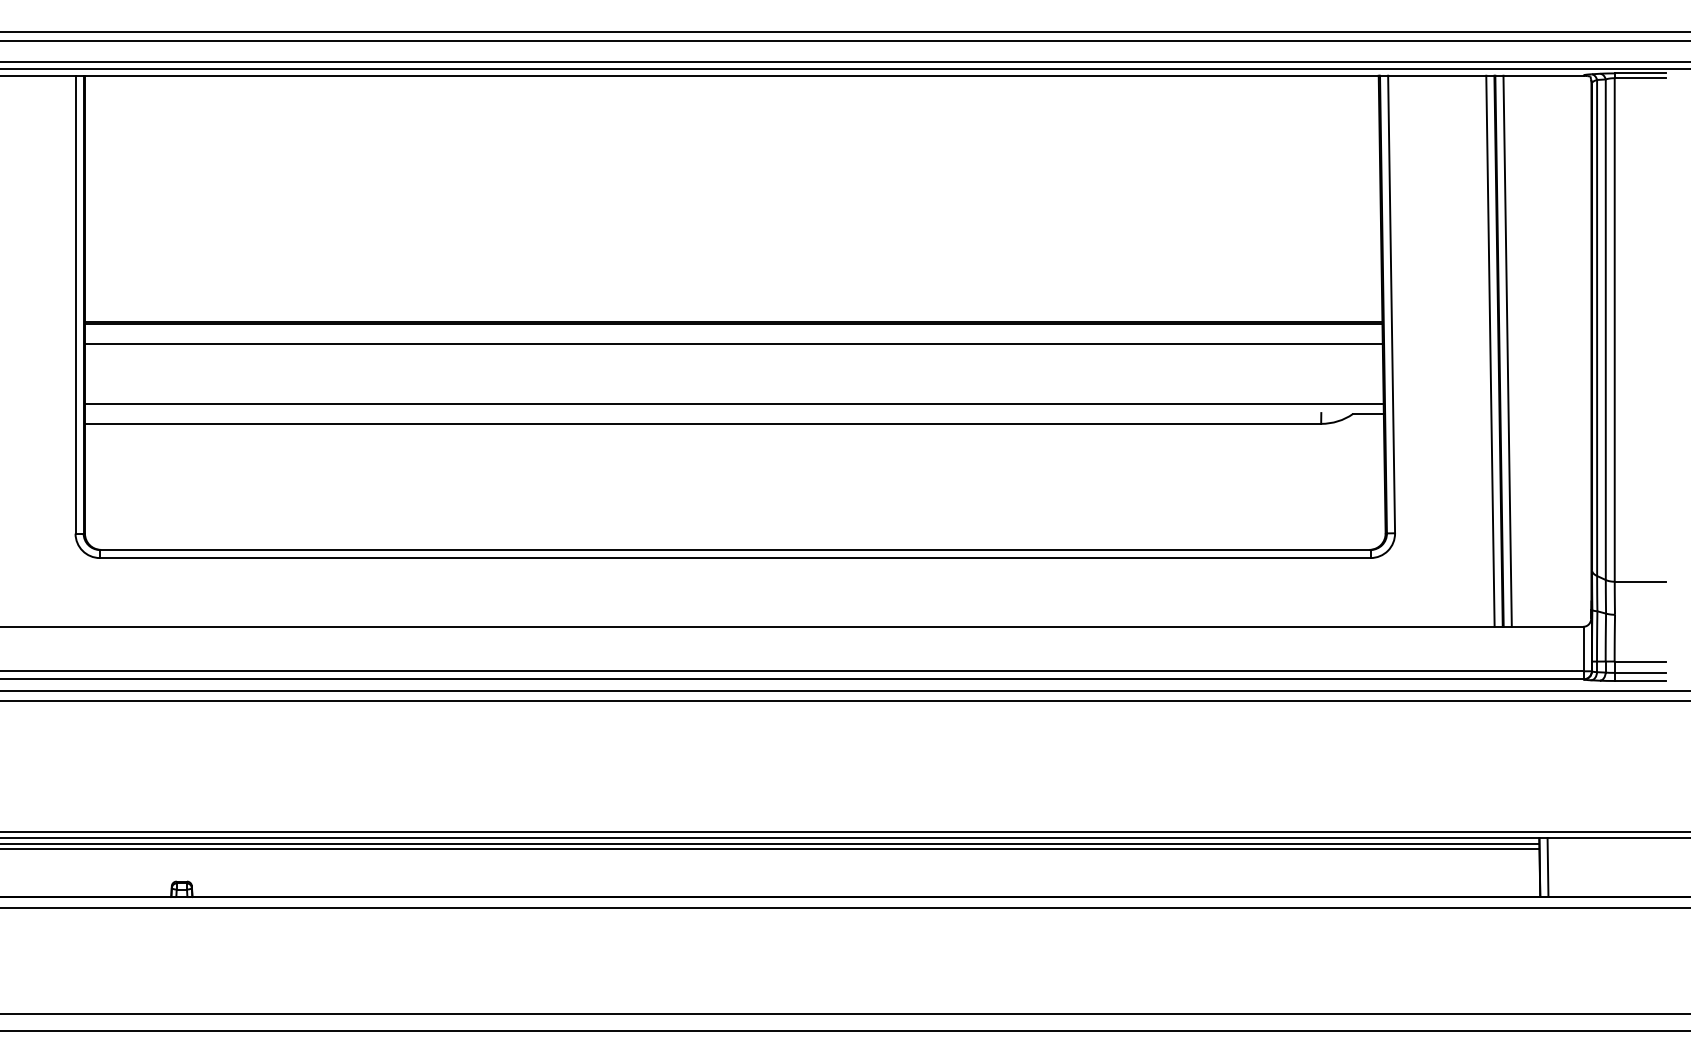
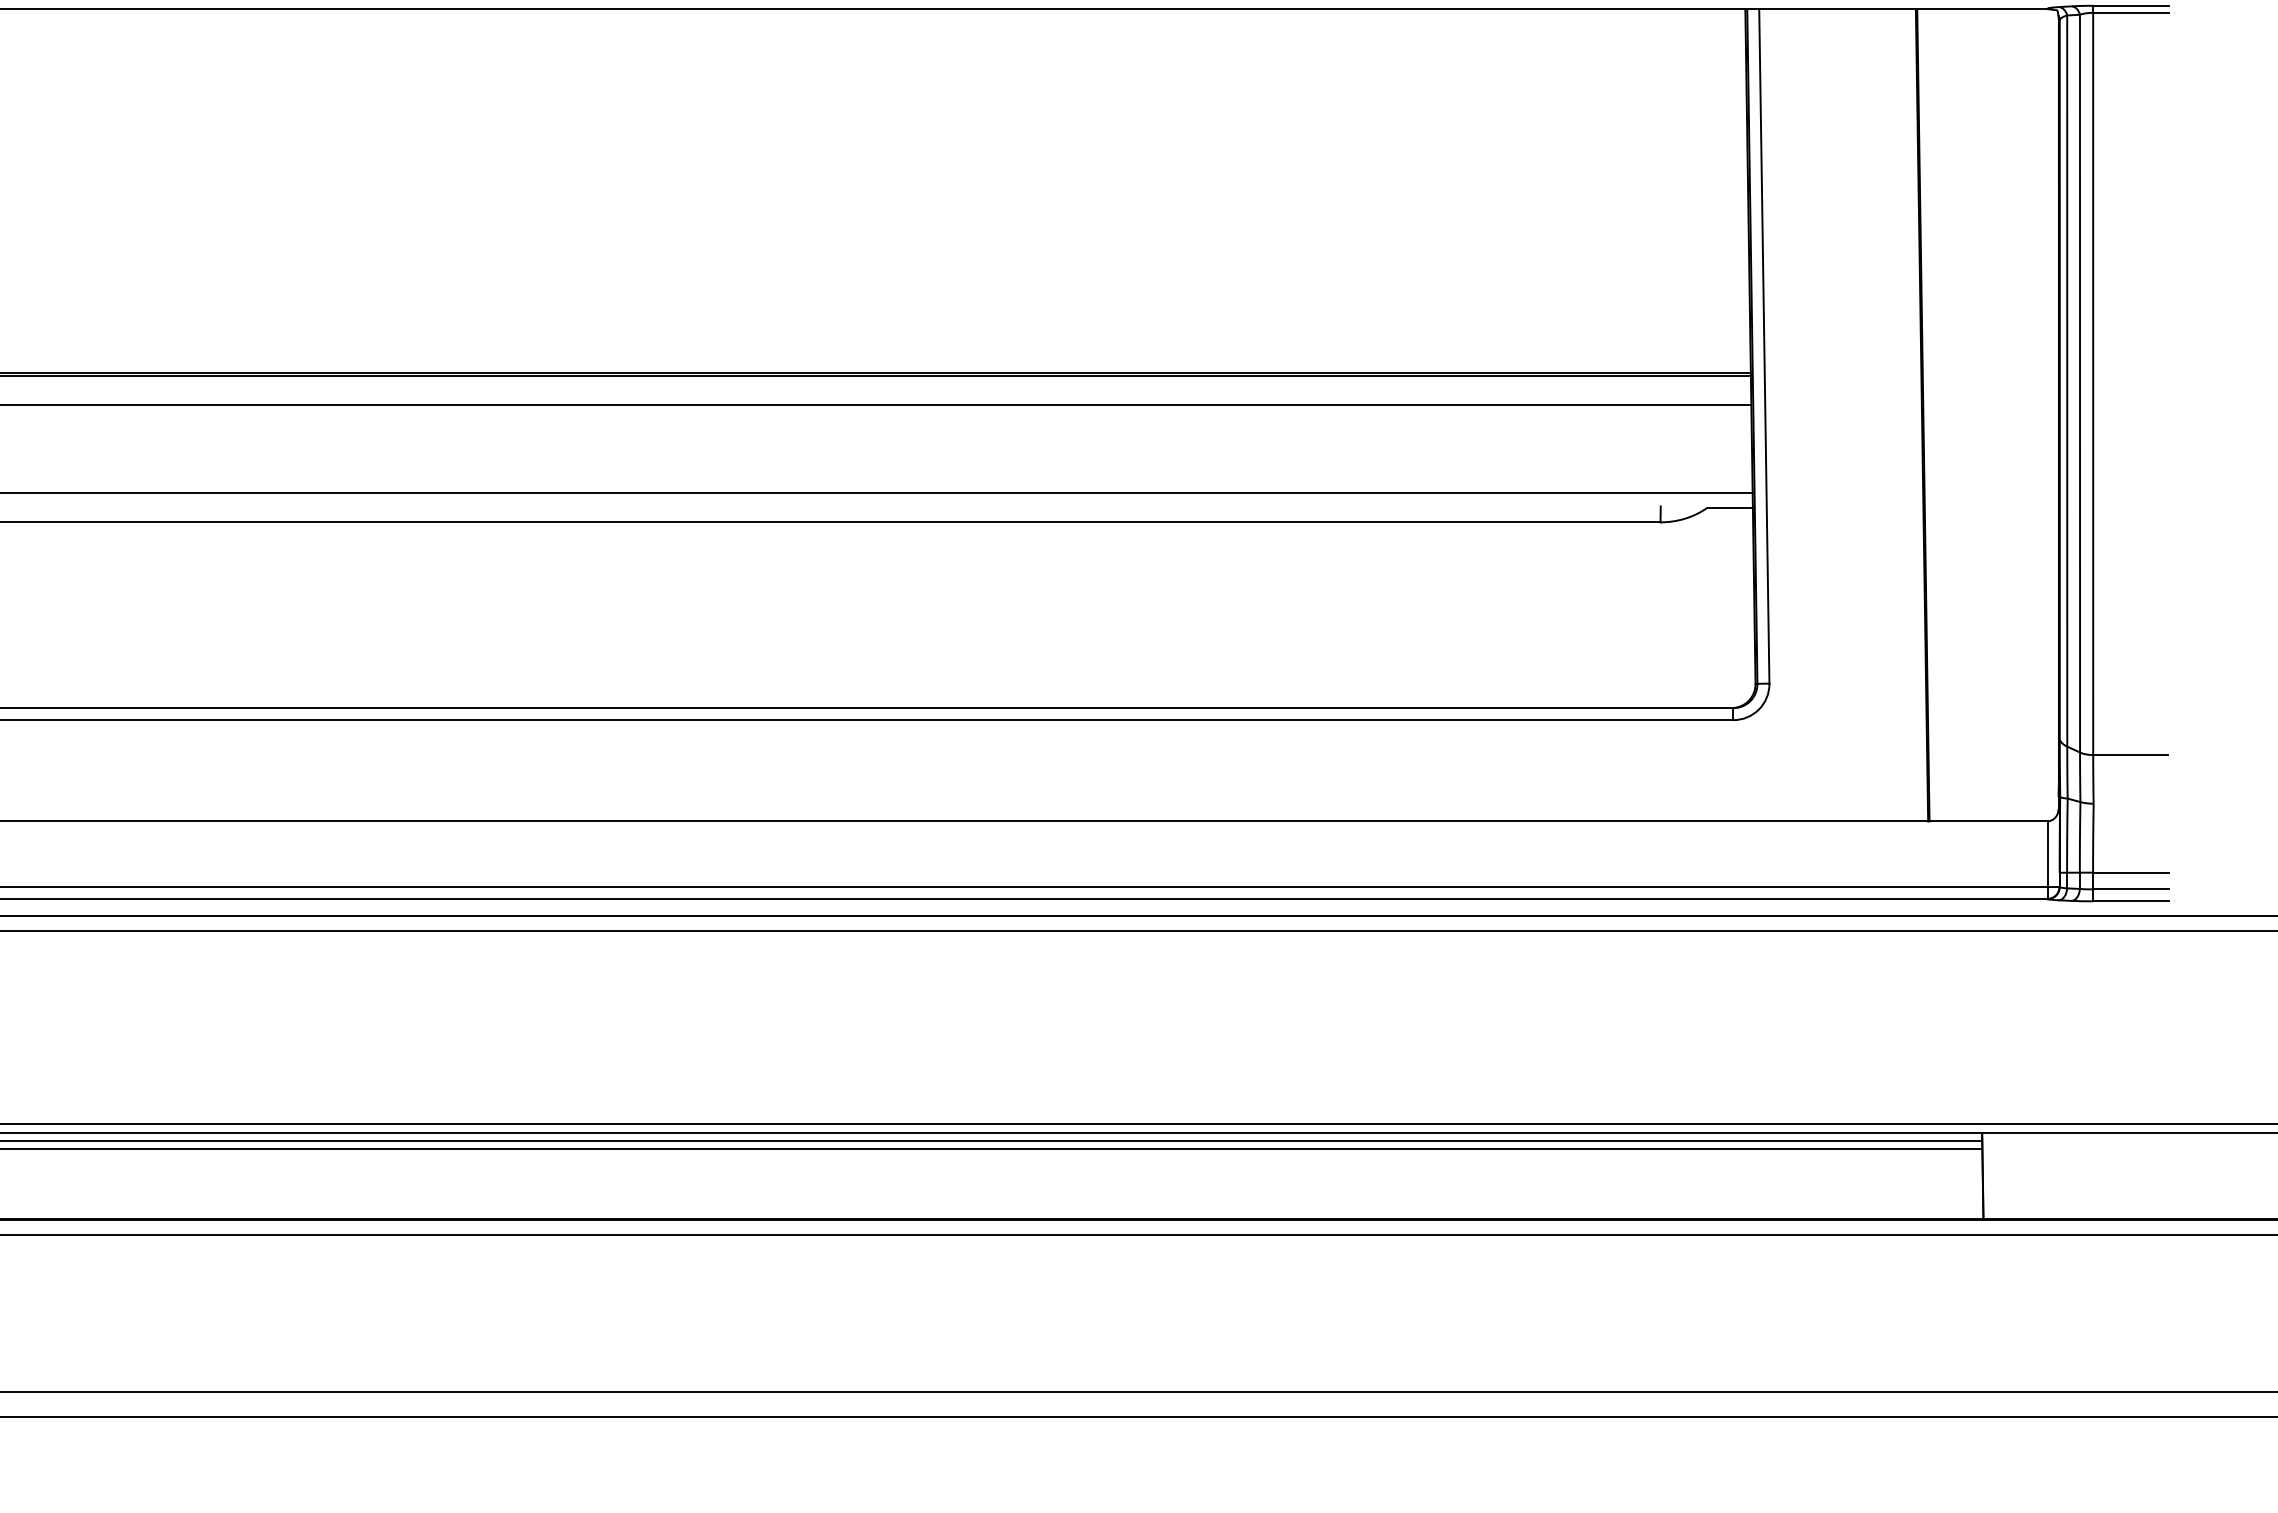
line: (1490, 350) -> (1910, 414), removed
line: (1507, 350) -> (1935, 414), removed
line: (1547, 867) -> (1994, 1176), removed

